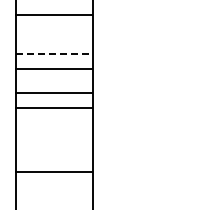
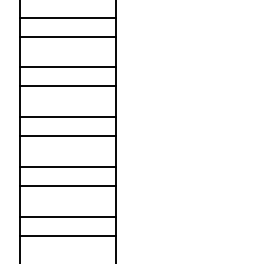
line: (54, 29) -> (68, 37), added
line: (54, 53) -> (68, 67), dashed -> solid
line: (54, 132) -> (68, 166), added
line: (54, 147) -> (68, 185), added
line: (54, 187) -> (68, 235), added

